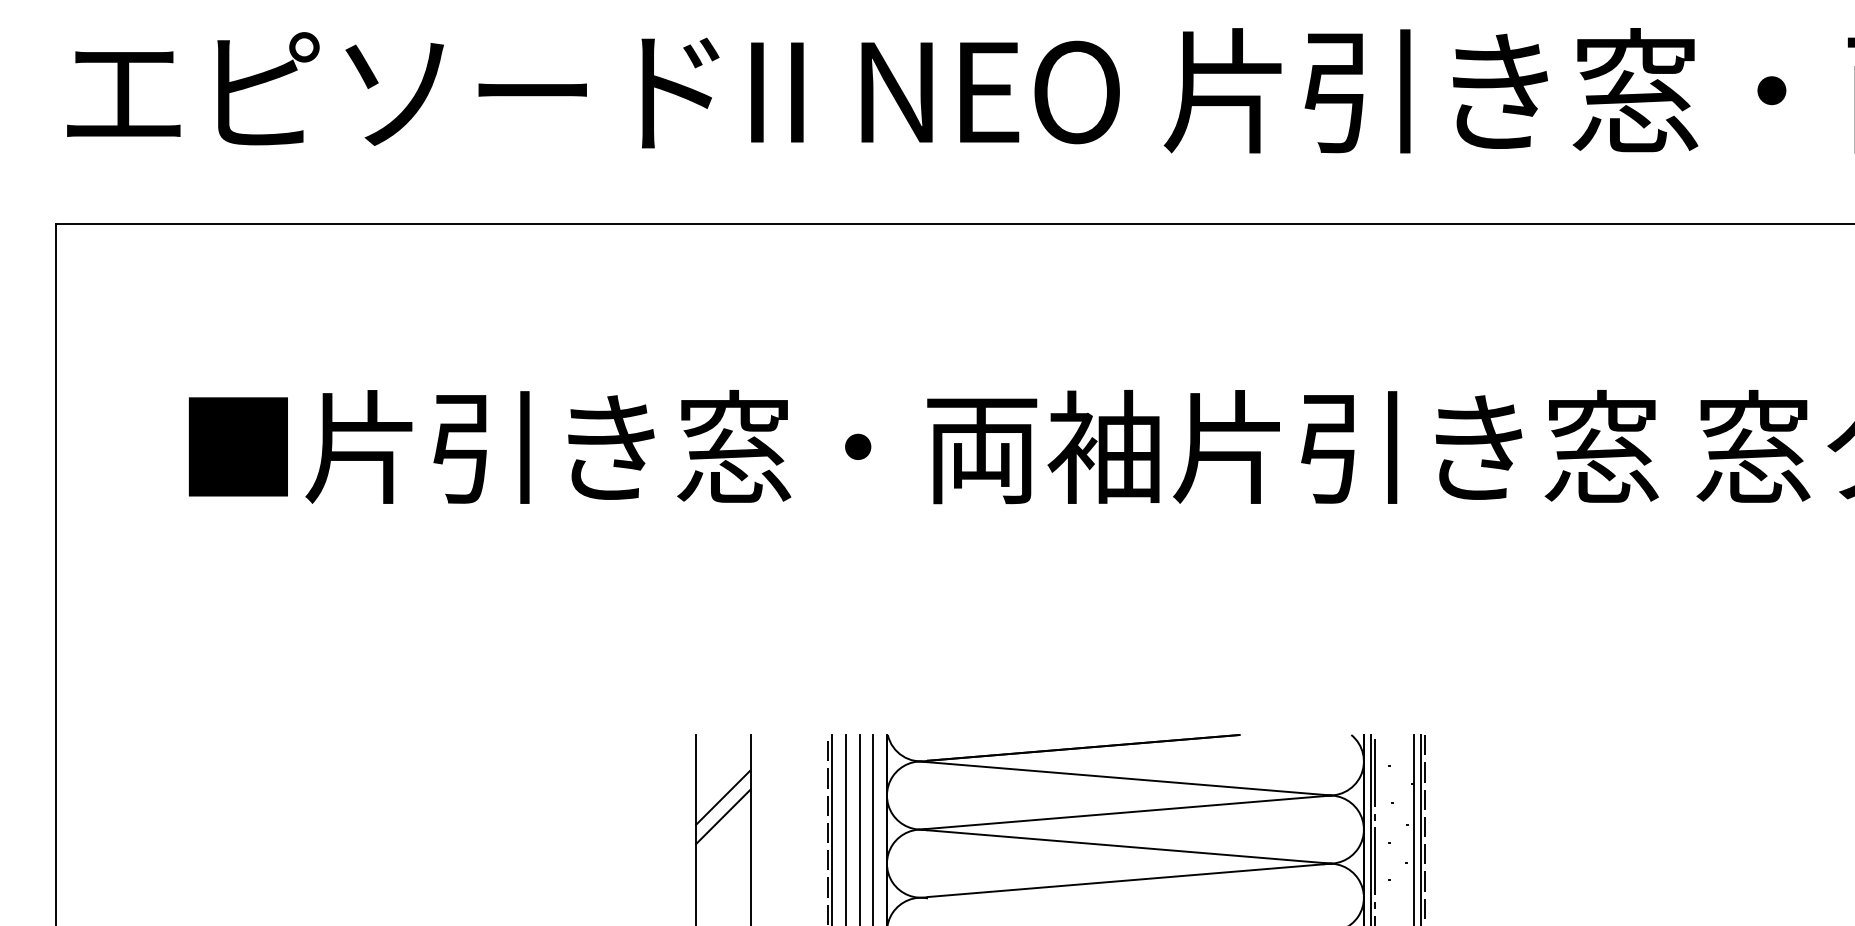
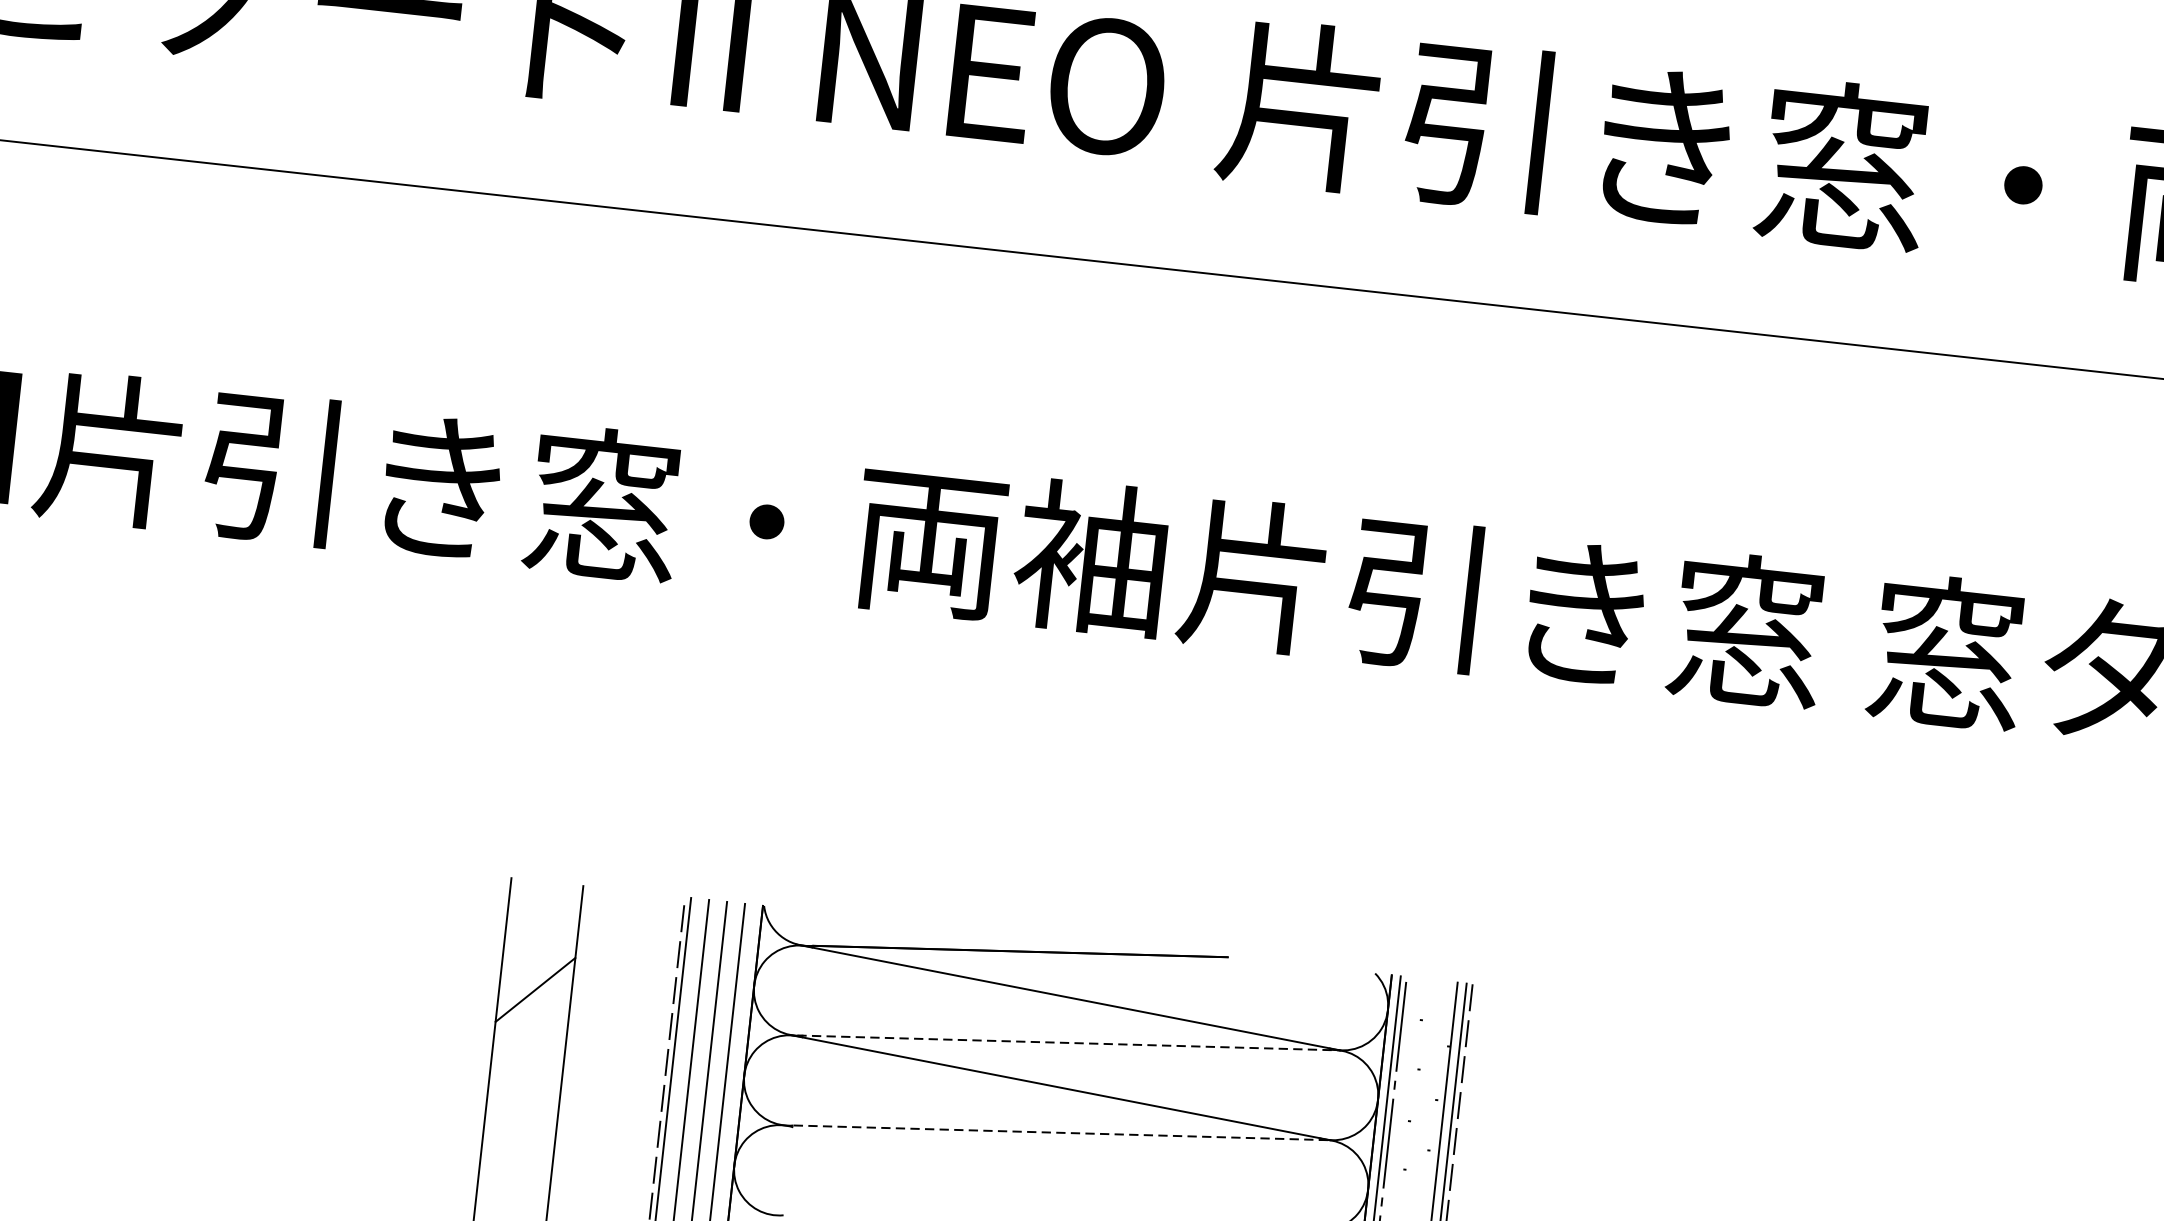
line: (723, 797) -> (538, 964), removed
line: (1127, 812) -> (1068, 1043), solid -> dashed
line: (1130, 880) -> (1062, 1133), solid -> dashed

